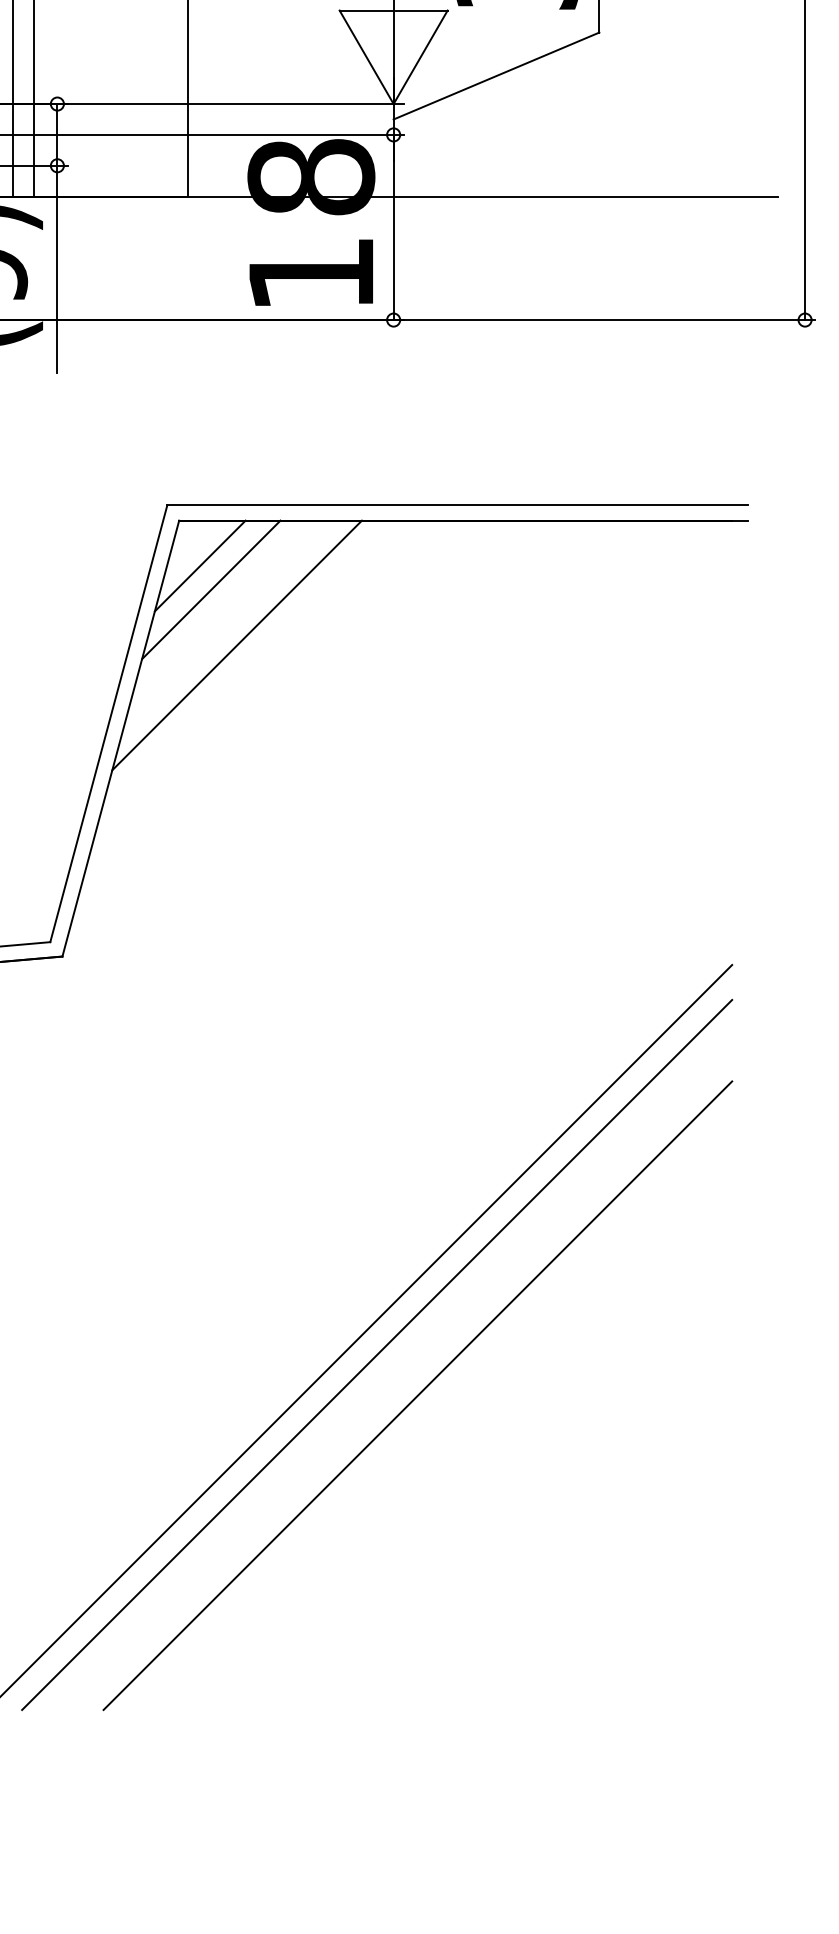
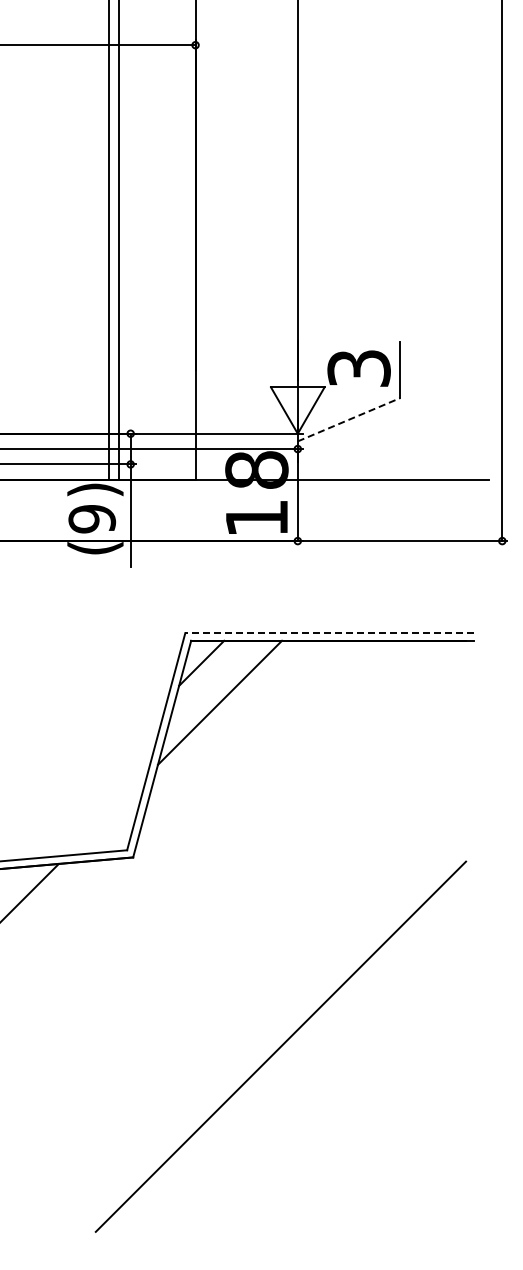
line: (497, 75) -> (349, 419), solid -> dashed
line: (457, 505) -> (329, 633), solid -> dashed
line: (209, 588) -> (206, 674), removed
line: (376, 1355) -> (289, 1055), removed
line: (417, 1395) -> (309, 1075), removed

